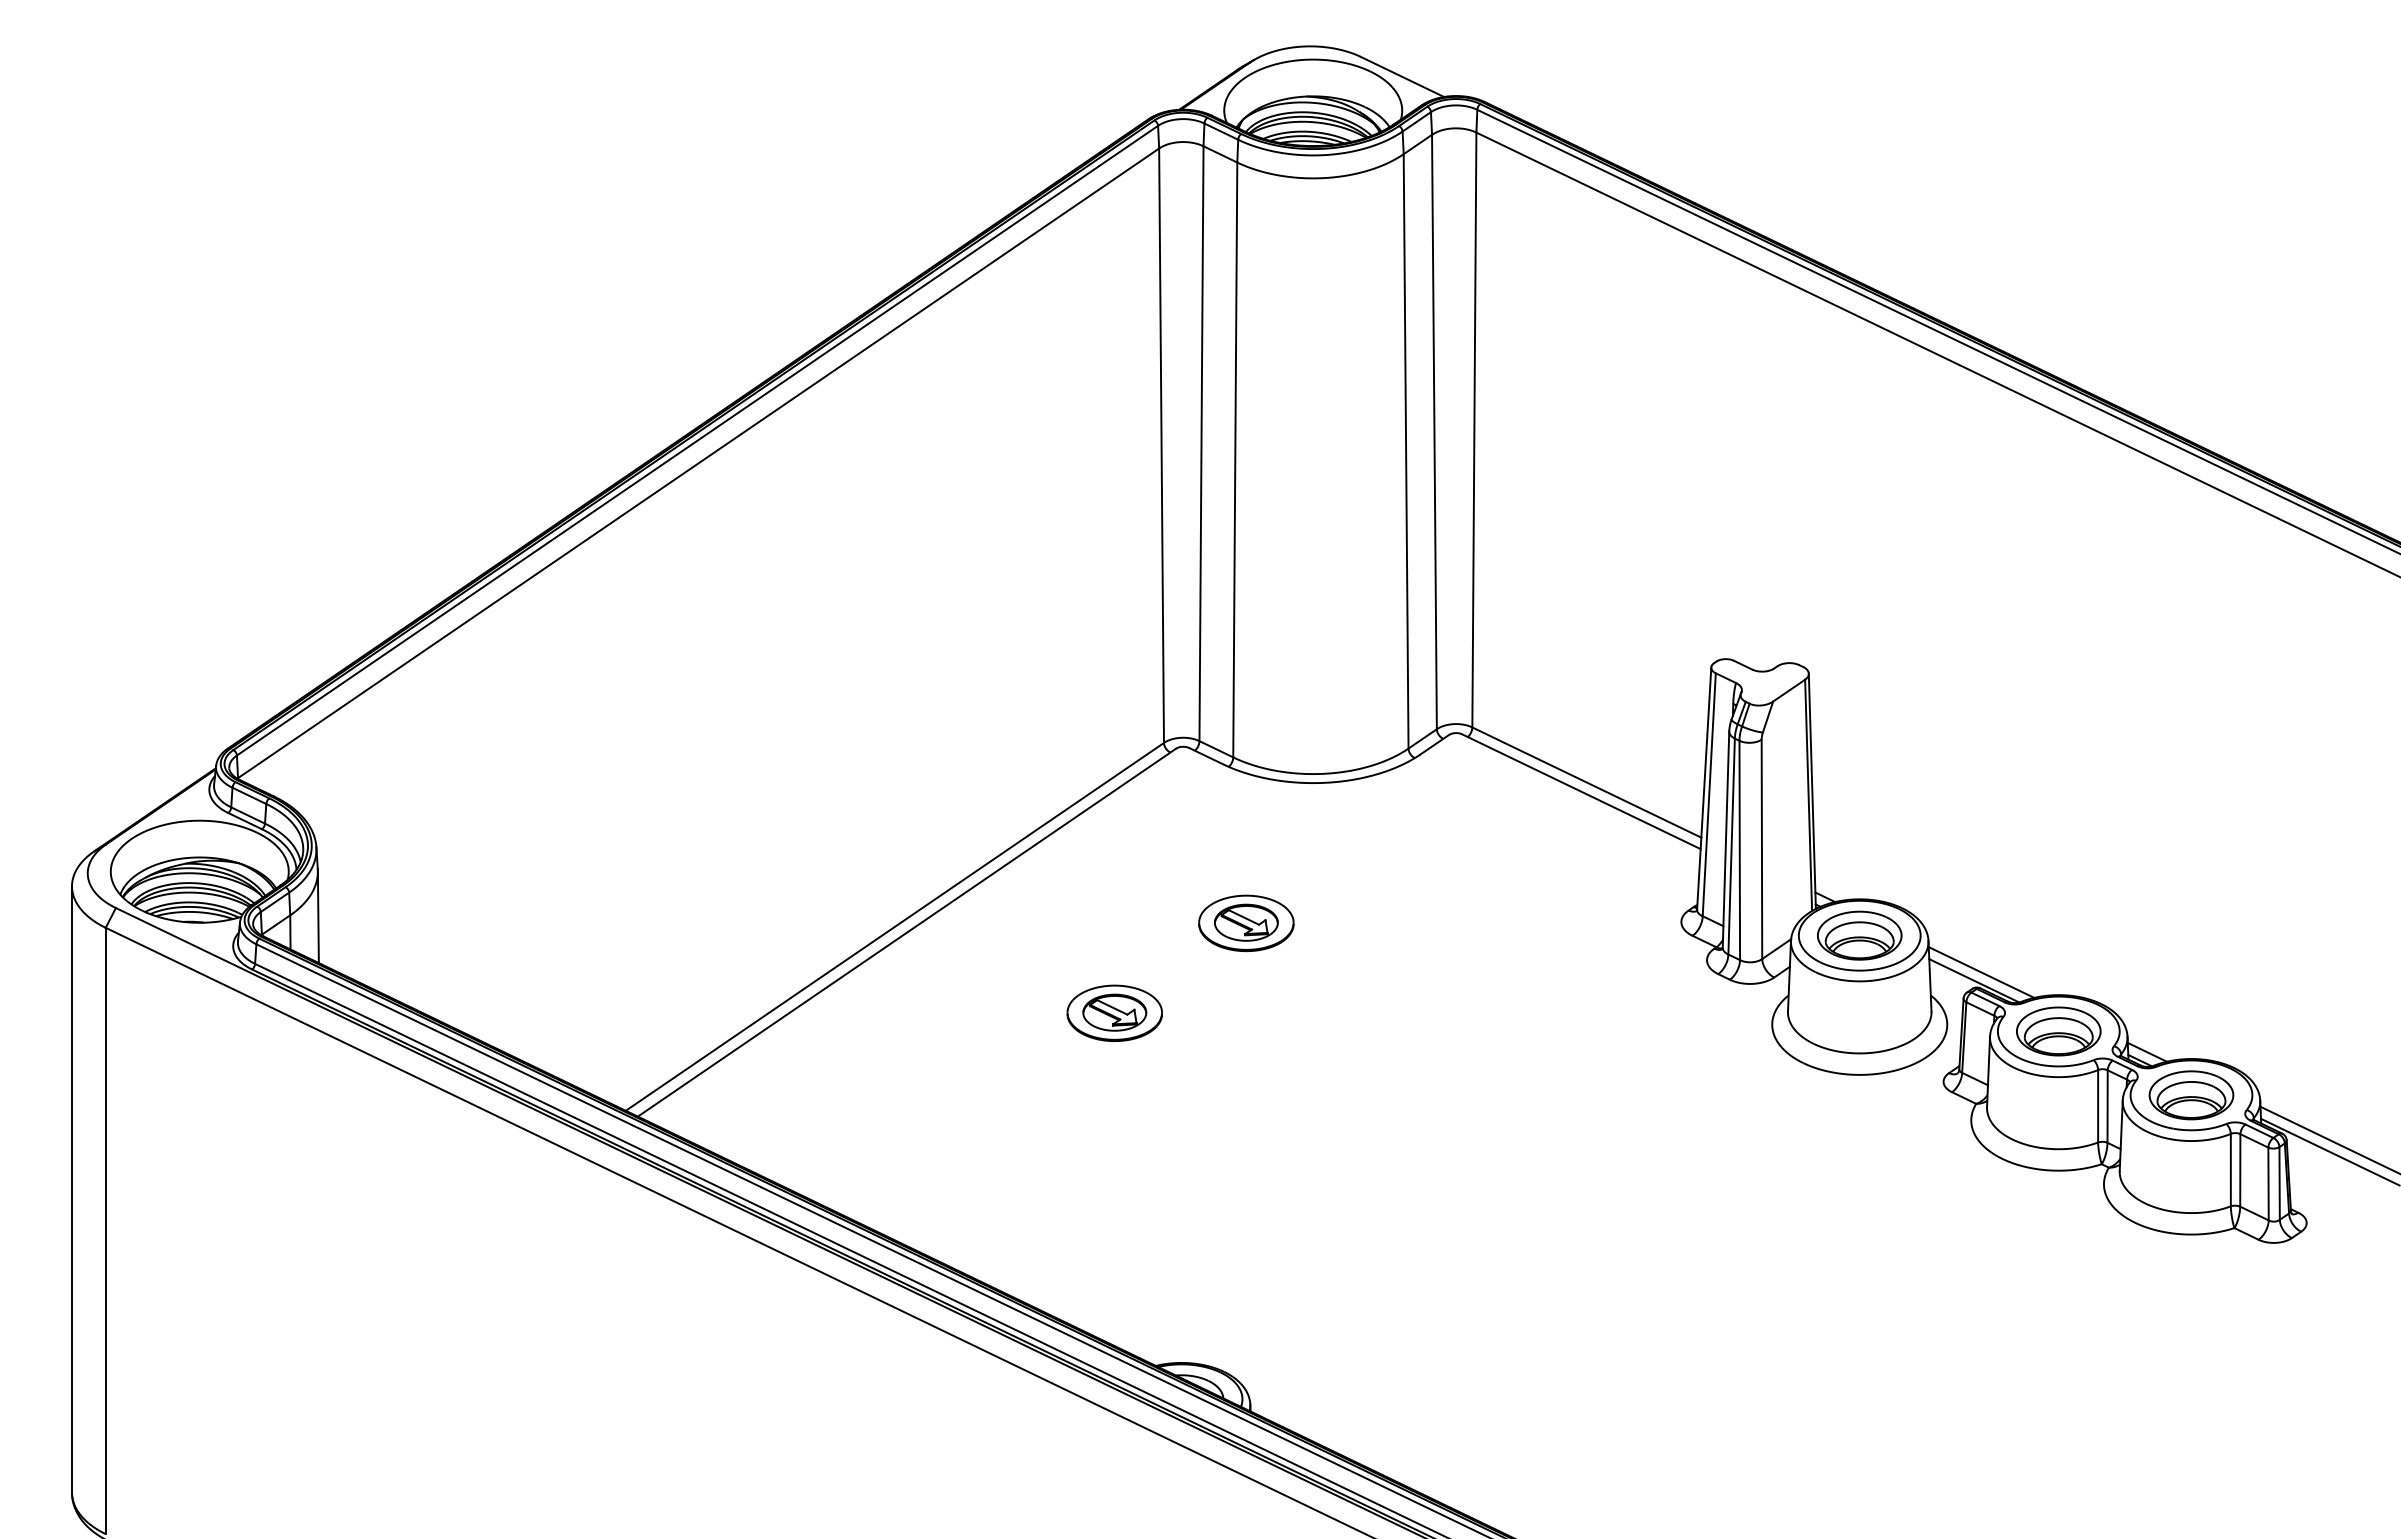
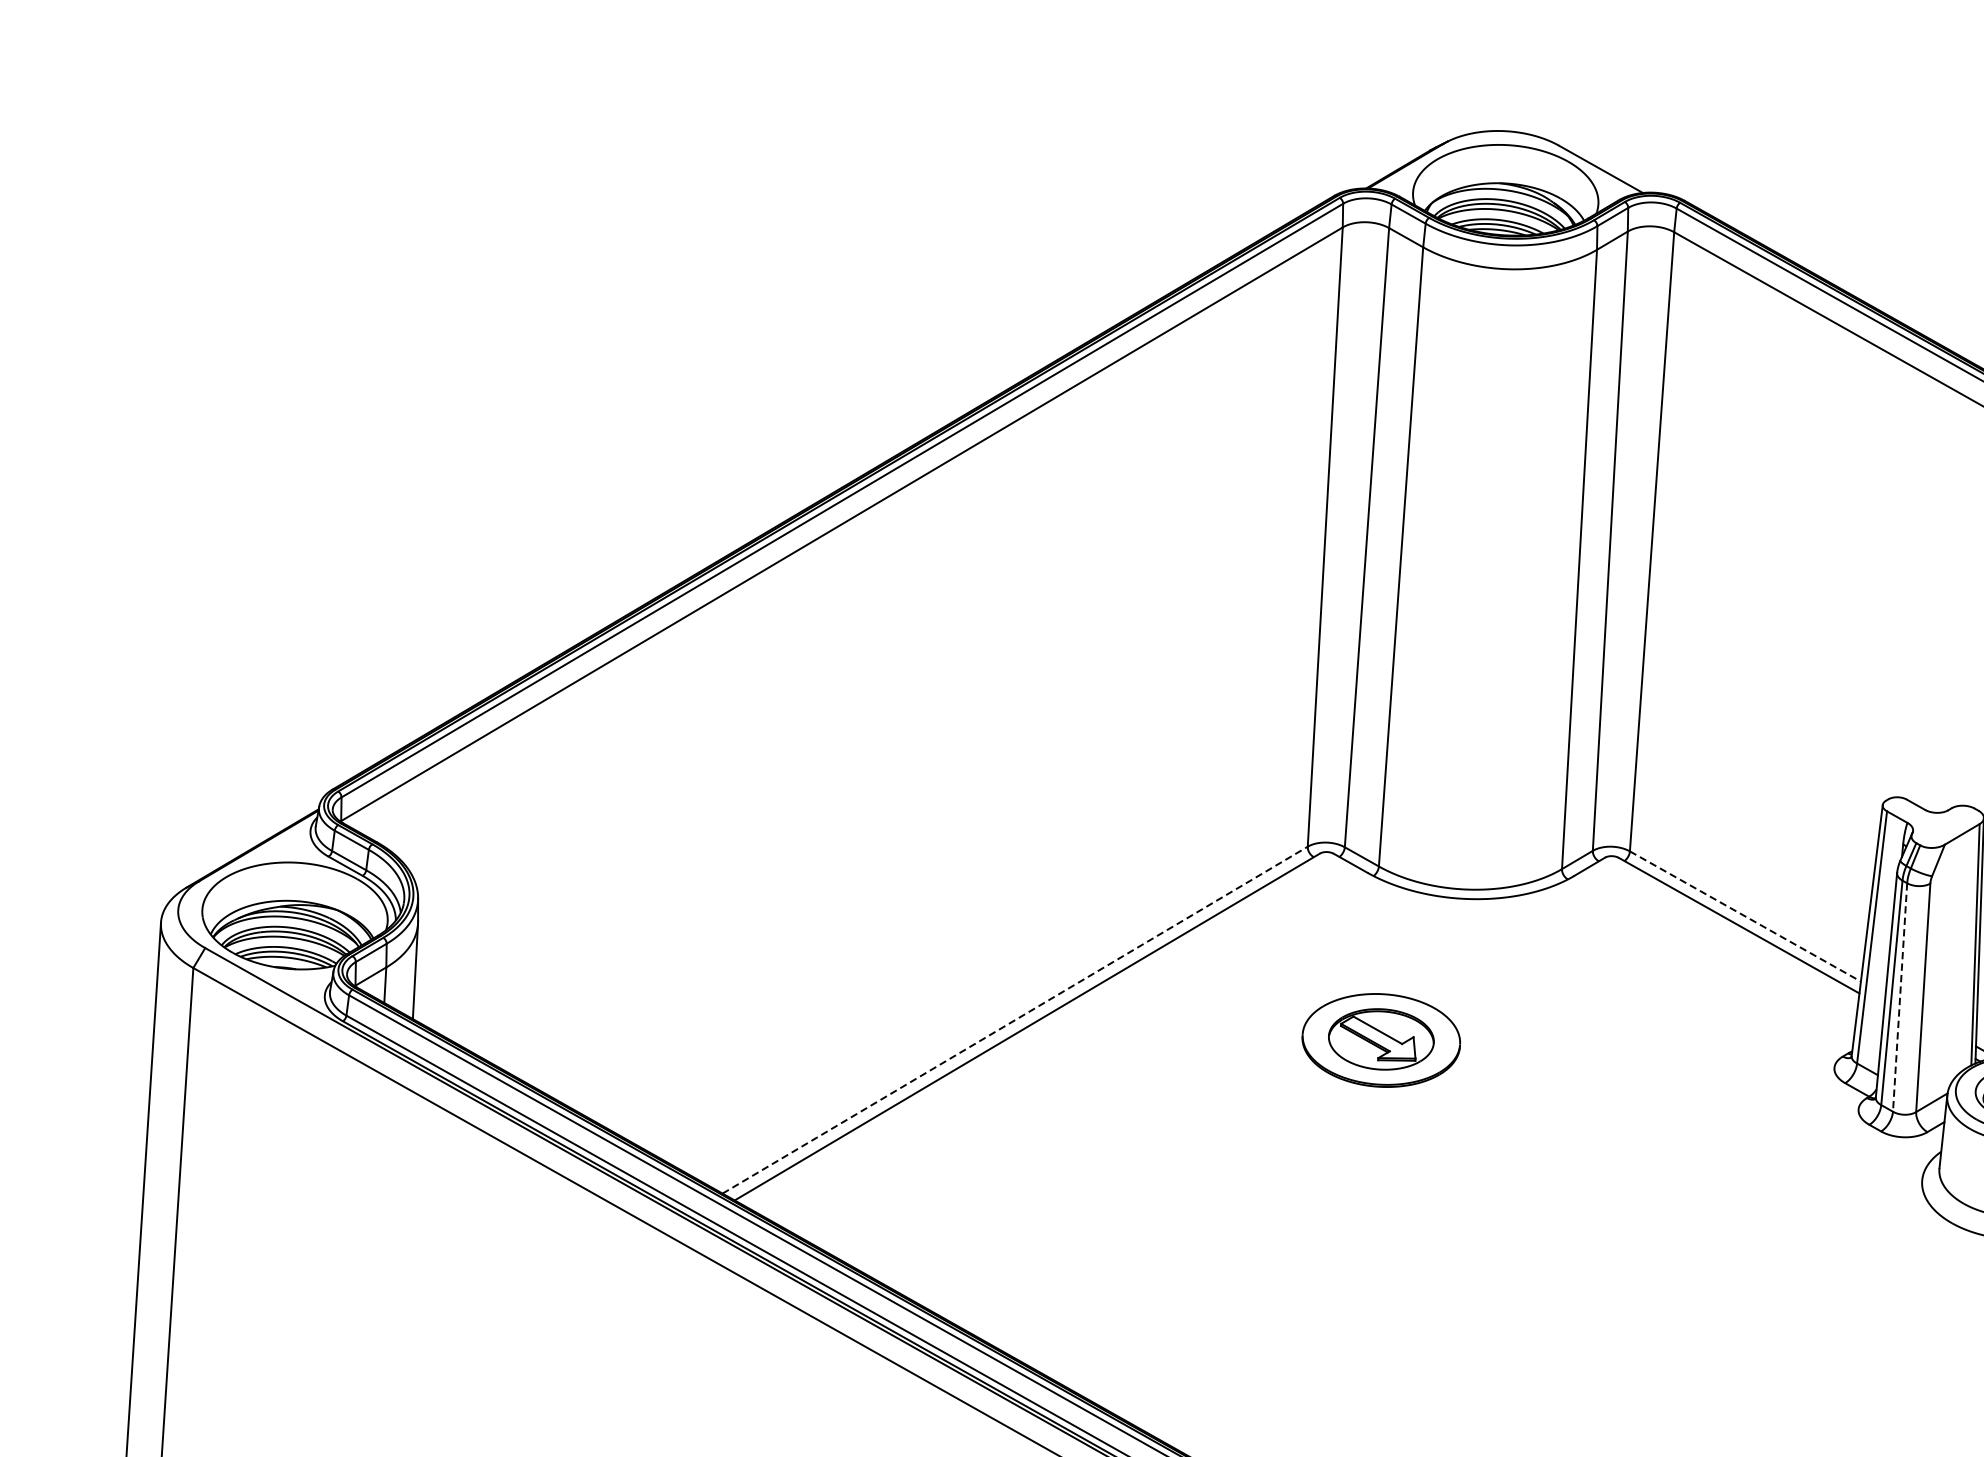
line: (1587, 782) -> (1746, 916), solid -> dashed
line: (1739, 850) -> (1899, 997), solid -> dashed
part: (1246, 922) -> (1381, 1039), size x1.6
line: (894, 926) -> (1014, 1019), solid -> dashed
part: (1114, 1012) -> (1238, 1124), removed

